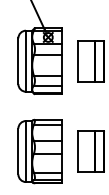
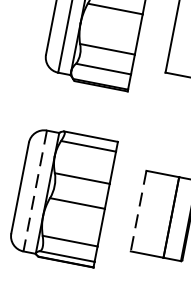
line: (26, 151) -> (36, 191), solid -> dashed
line: (78, 152) -> (138, 213), solid -> dashed

